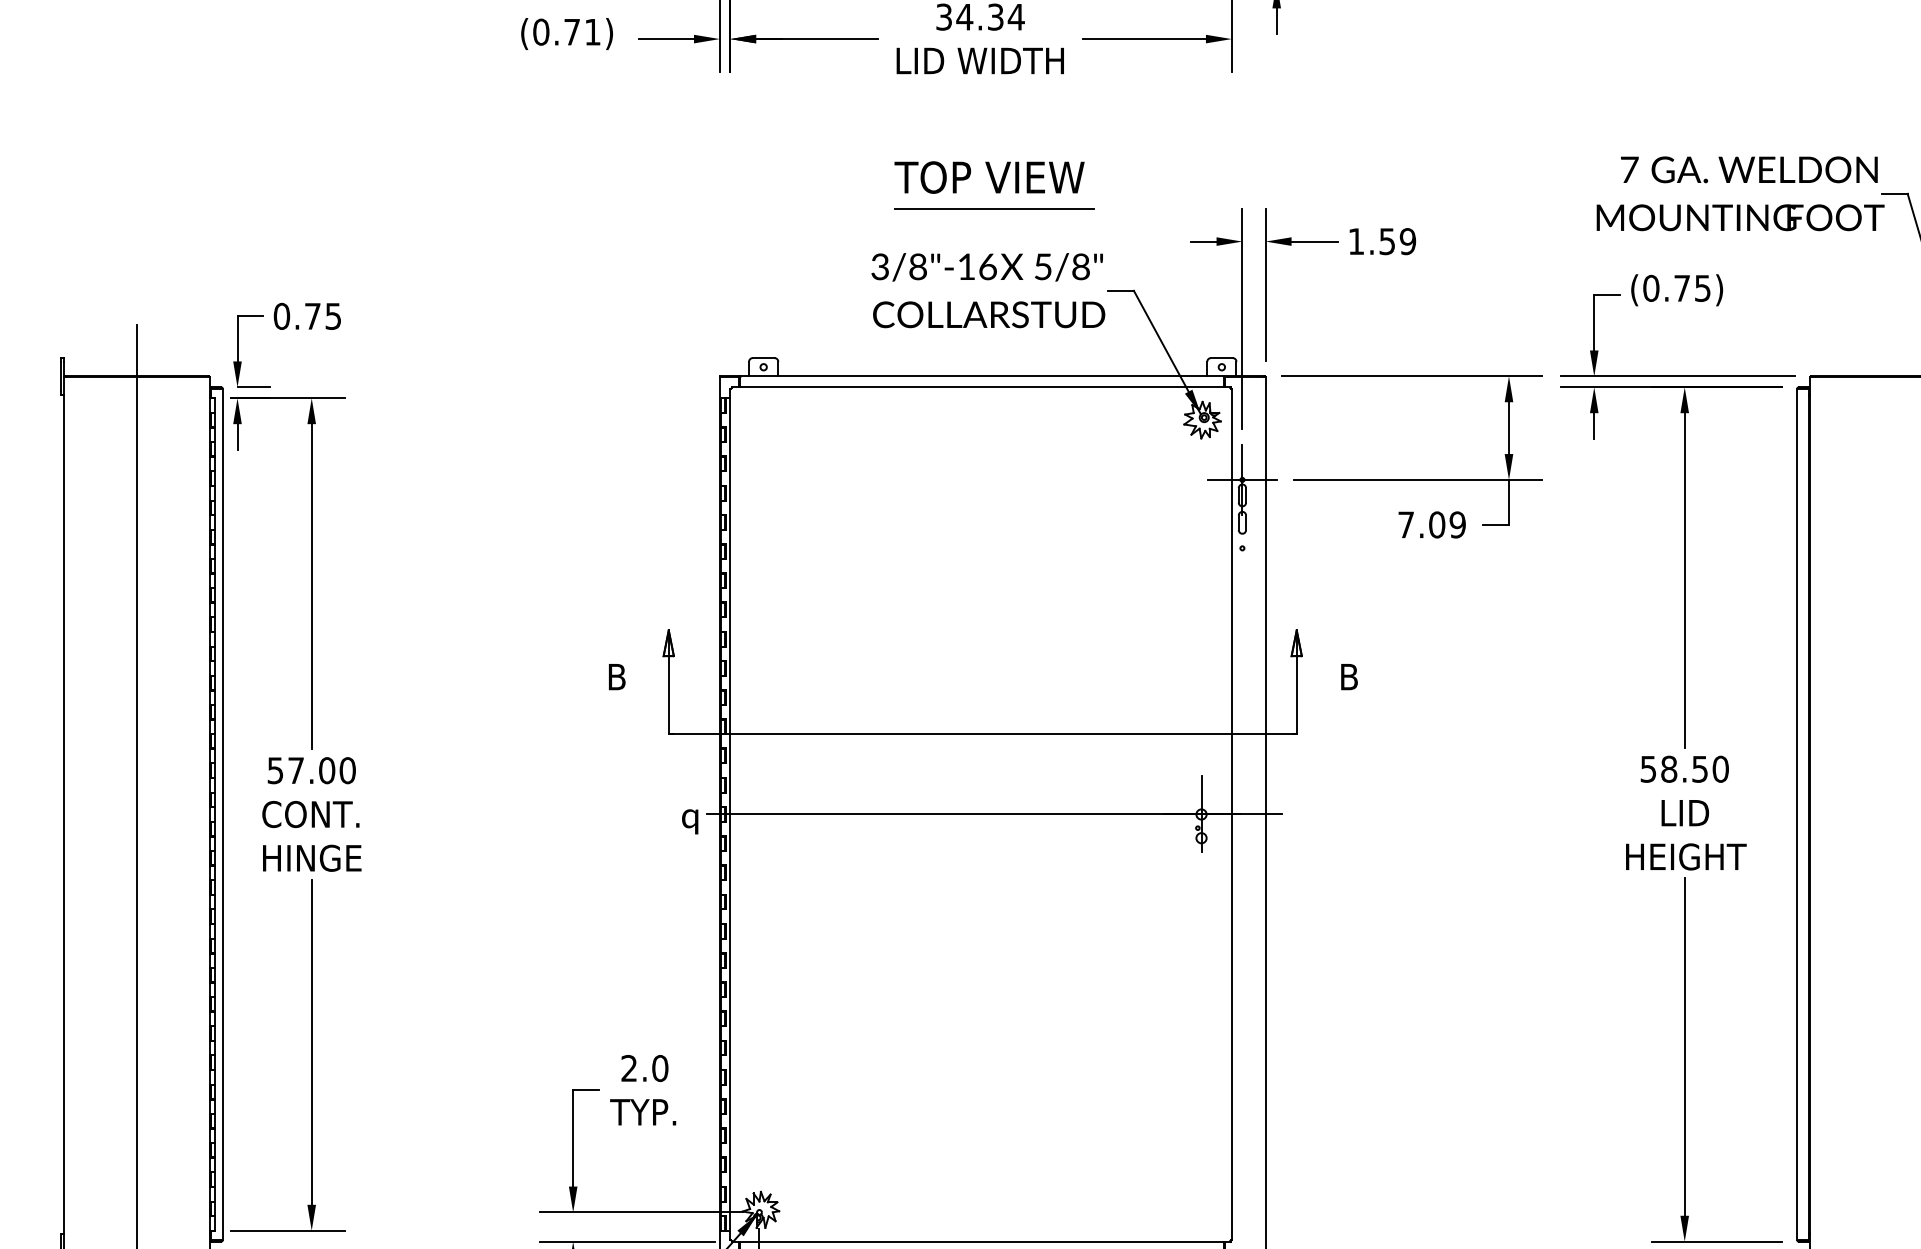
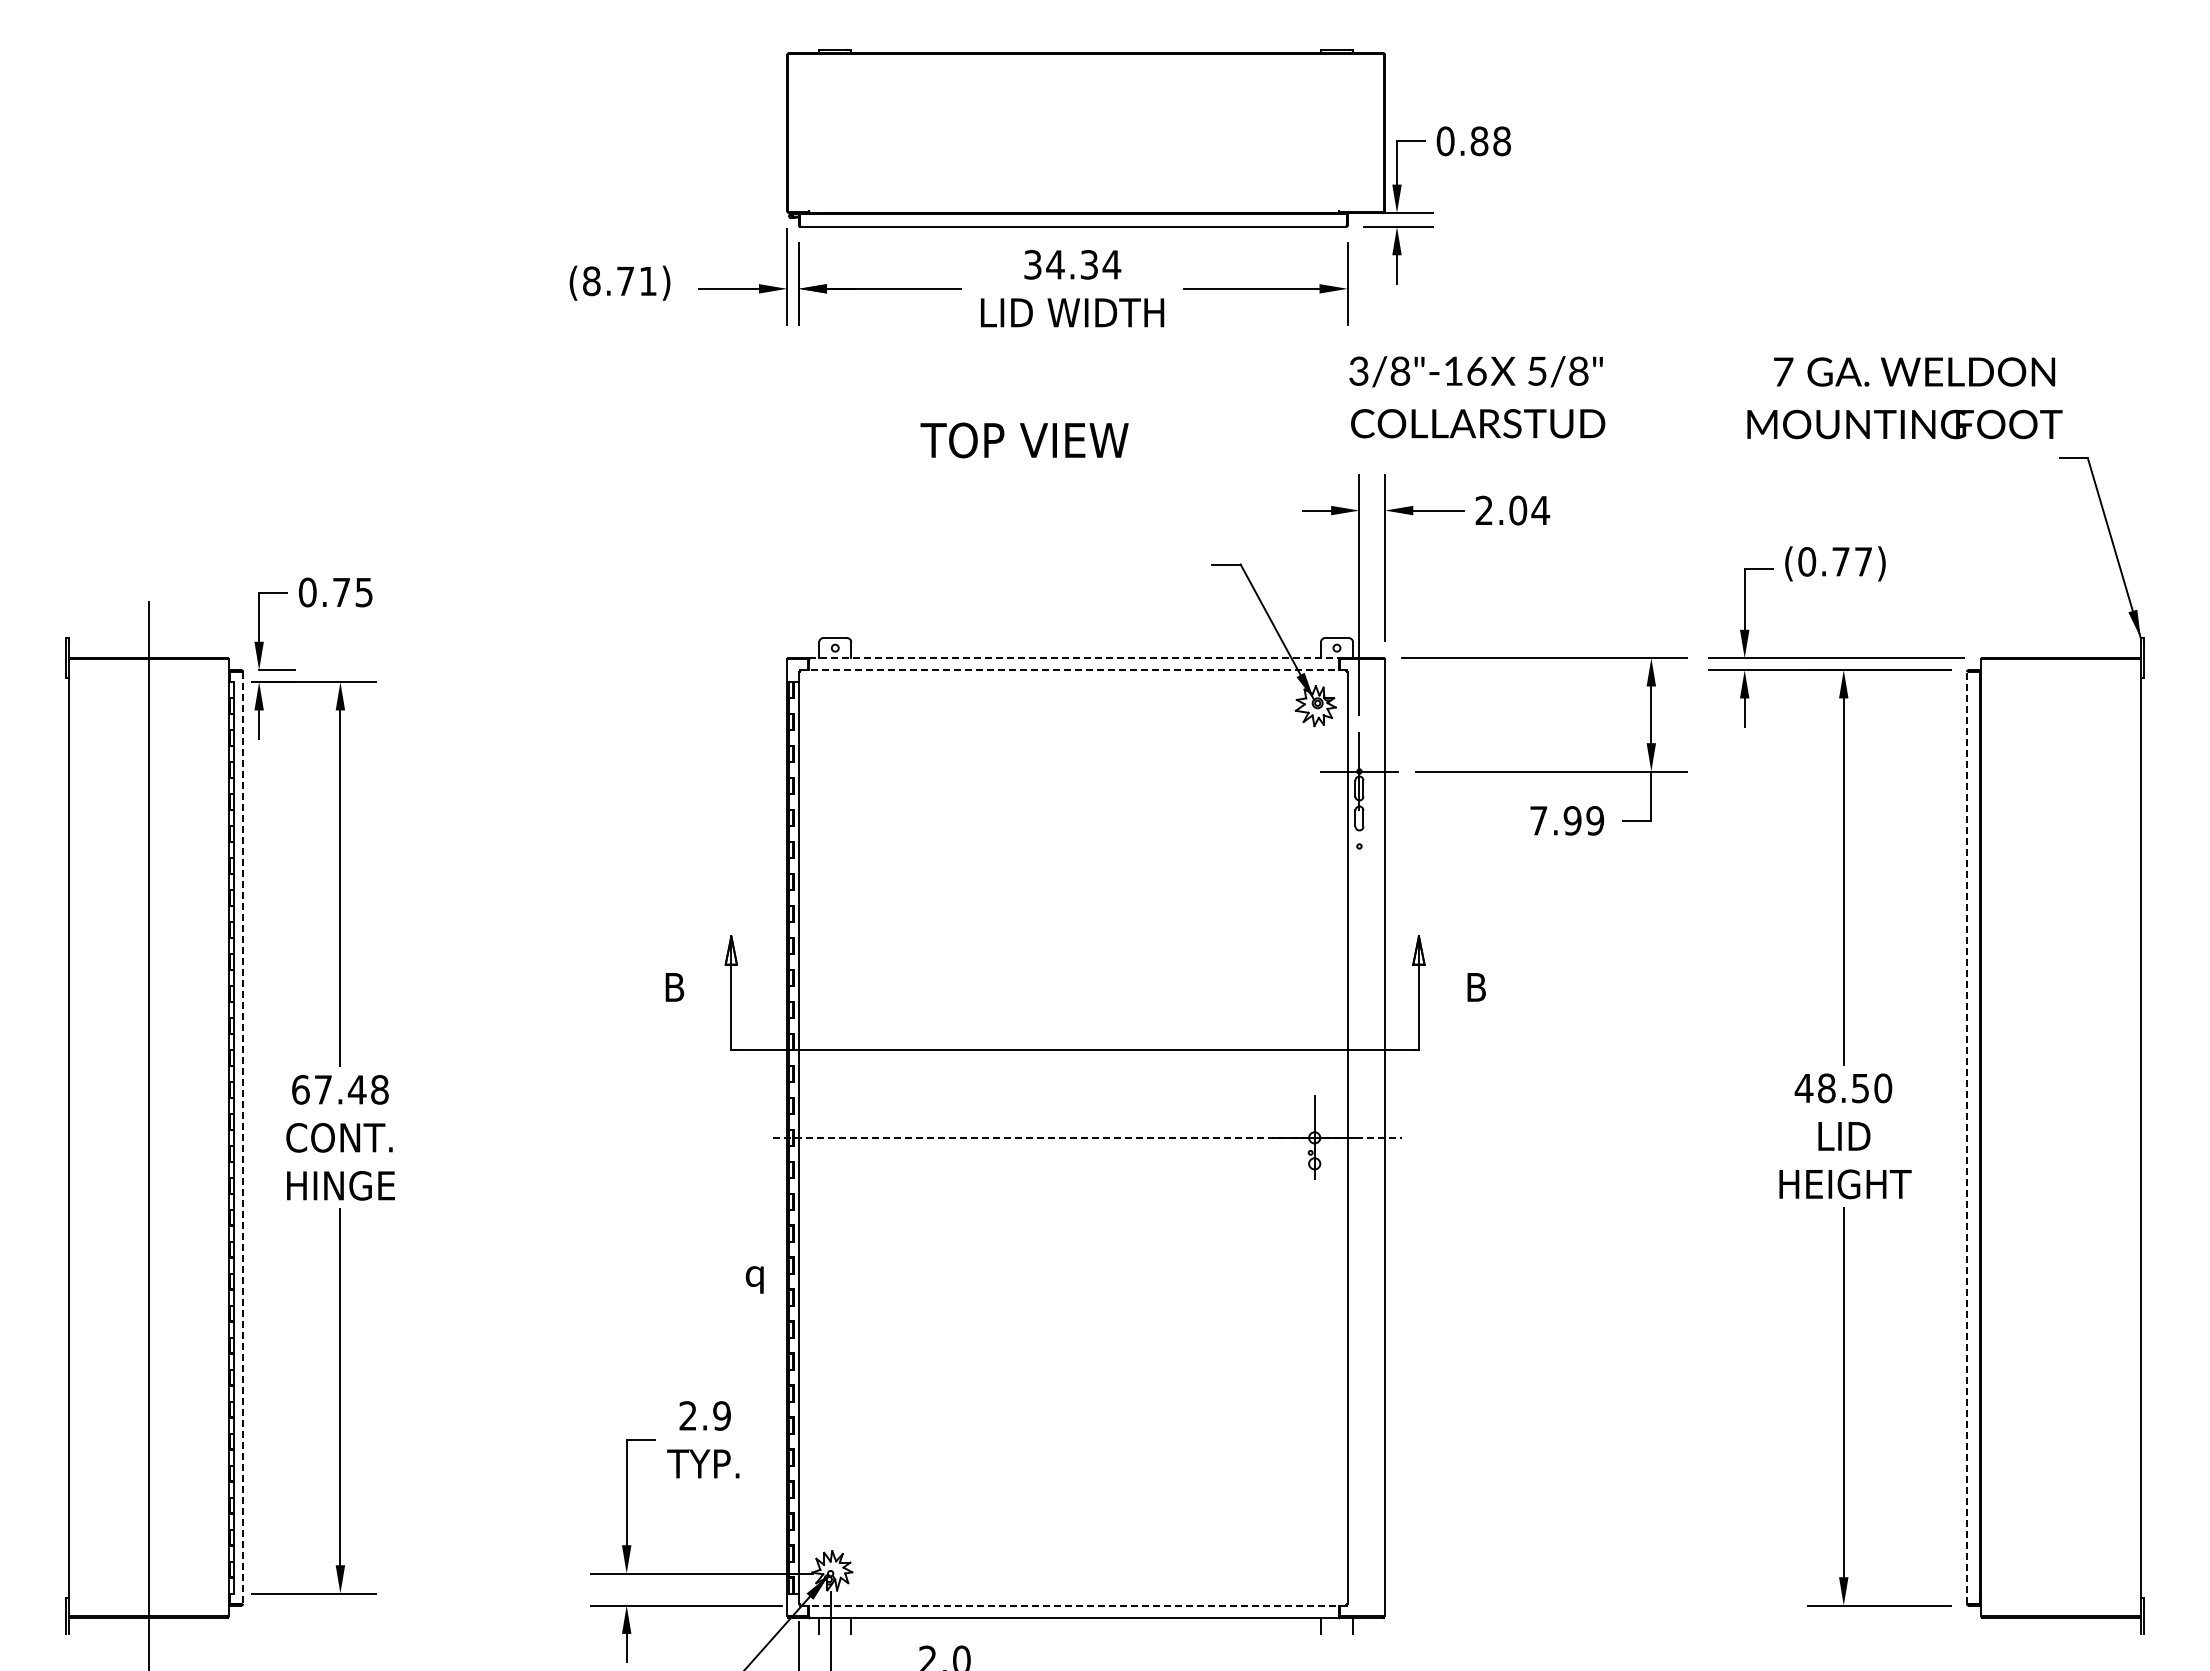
text: (541, 32) -> (591, 281), (0.71) -> (8.71)
text: (989, 177) -> (1024, 440), moved
text: (1740, 194) -> (1904, 398), moved
line: (994, 208) -> (1087, 474), removed
text: (1382, 241) -> (1512, 510), 1.59 -> 2.04
text: (1702, 288) -> (1863, 561), (0.75) -> (0.77)
text: (988, 290) -> (1477, 397), moved
line: (982, 376) -> (1074, 658), solid -> dashed
line: (981, 387) -> (1073, 670), solid -> dashed
text: (1436, 524) -> (1572, 820), 7.09 -> 7.99
text: (1647, 769) -> (1803, 1088), 58.50 -> 48.50
text: (311, 770) -> (340, 1089), 57.00 -> 67.48
line: (994, 814) -> (1087, 1137), solid -> dashed
line: (1796, 814) -> (1966, 1137), solid -> dashed
line: (223, 815) -> (243, 1138), solid -> dashed
text: (689, 821) -> (754, 1279), moved
text: (659, 1068) -> (721, 1415), 2.0 -> 2.9
line: (980, 1241) -> (1072, 1605), solid -> dashed

